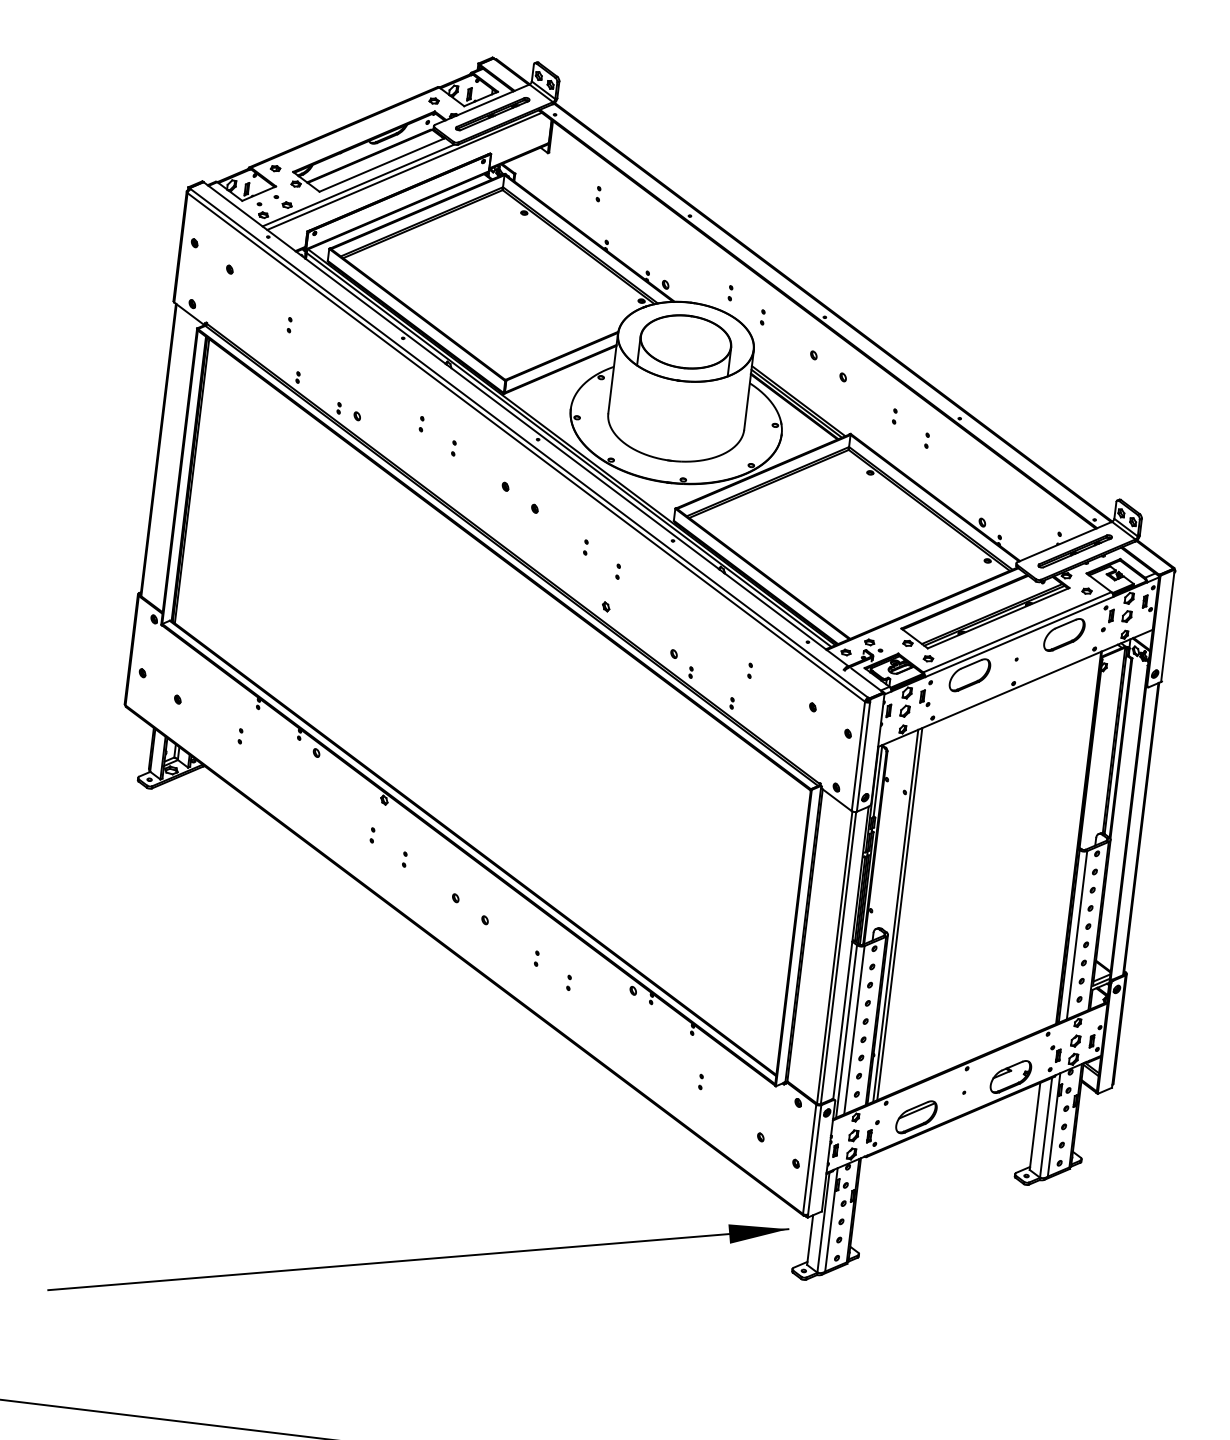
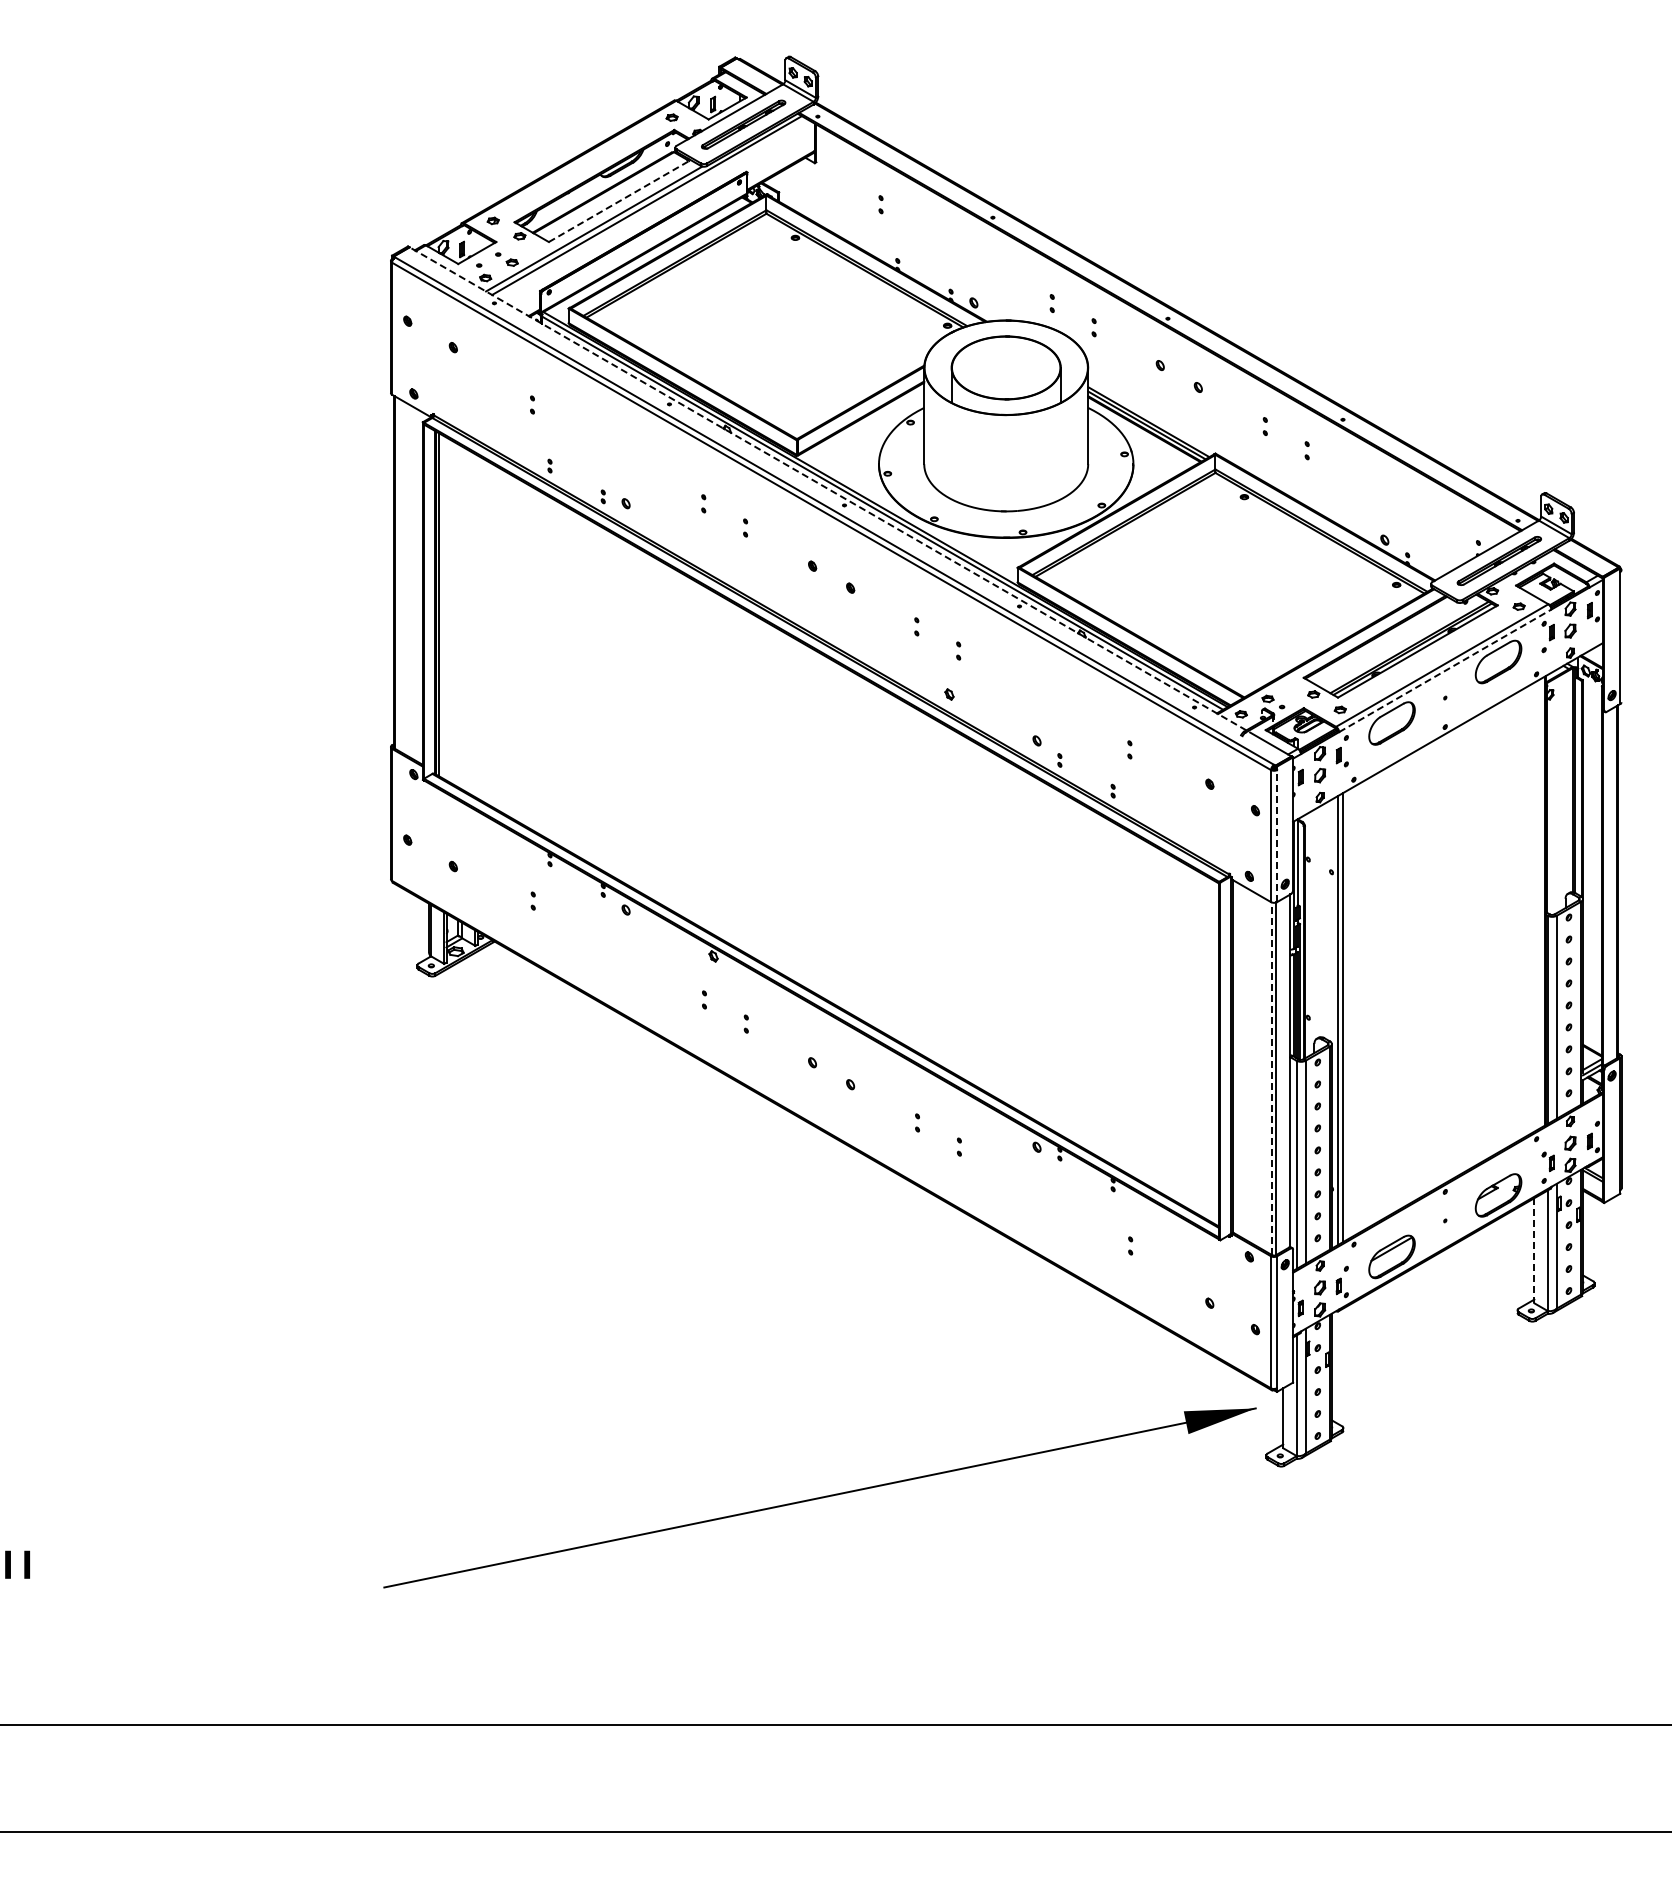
line: (382, 165) -> (619, 201), solid -> dashed
line: (525, 423) -> (827, 488), solid -> dashed
line: (1019, 636) -> (1445, 670), solid -> dashed
line: (863, 756) -> (1277, 835), solid -> dashed
line: (834, 957) -> (1271, 1078), solid -> dashed
line: (1035, 1126) -> (1534, 1250), solid -> dashed

